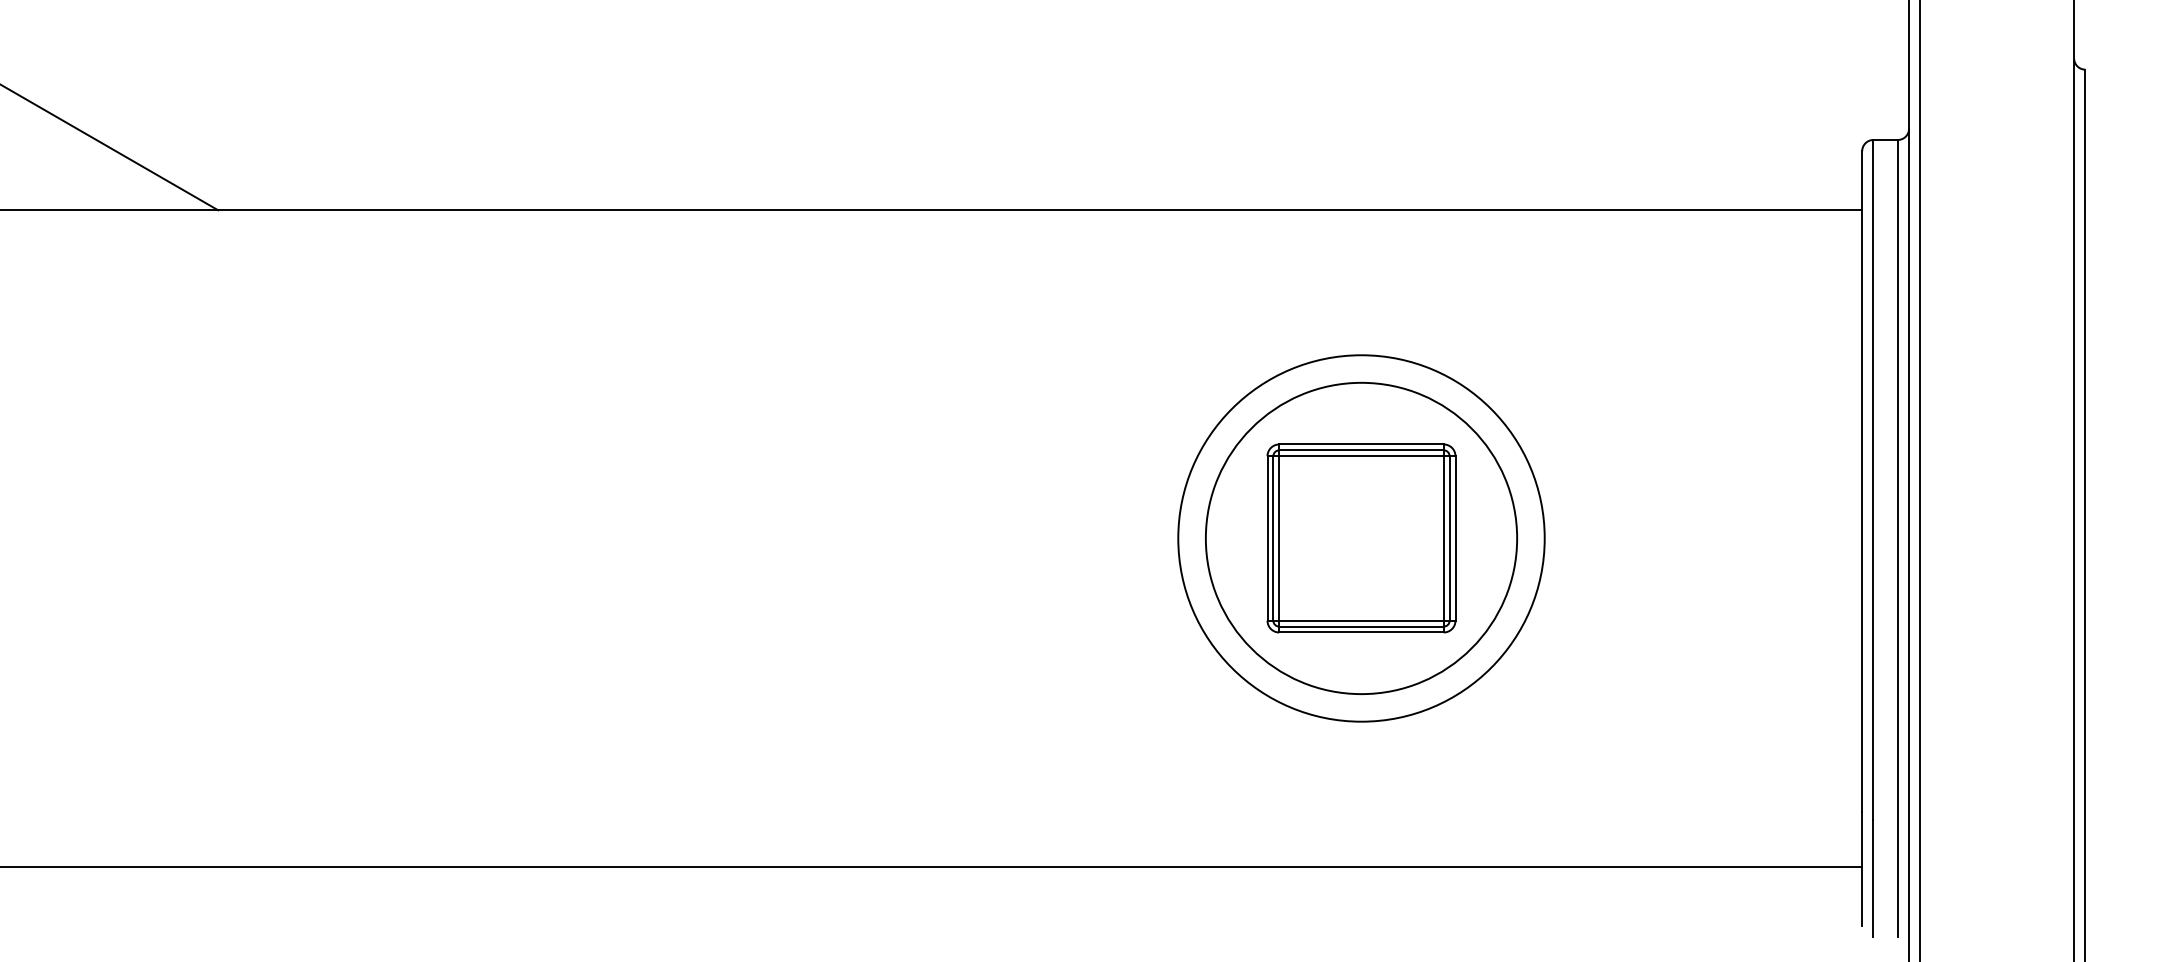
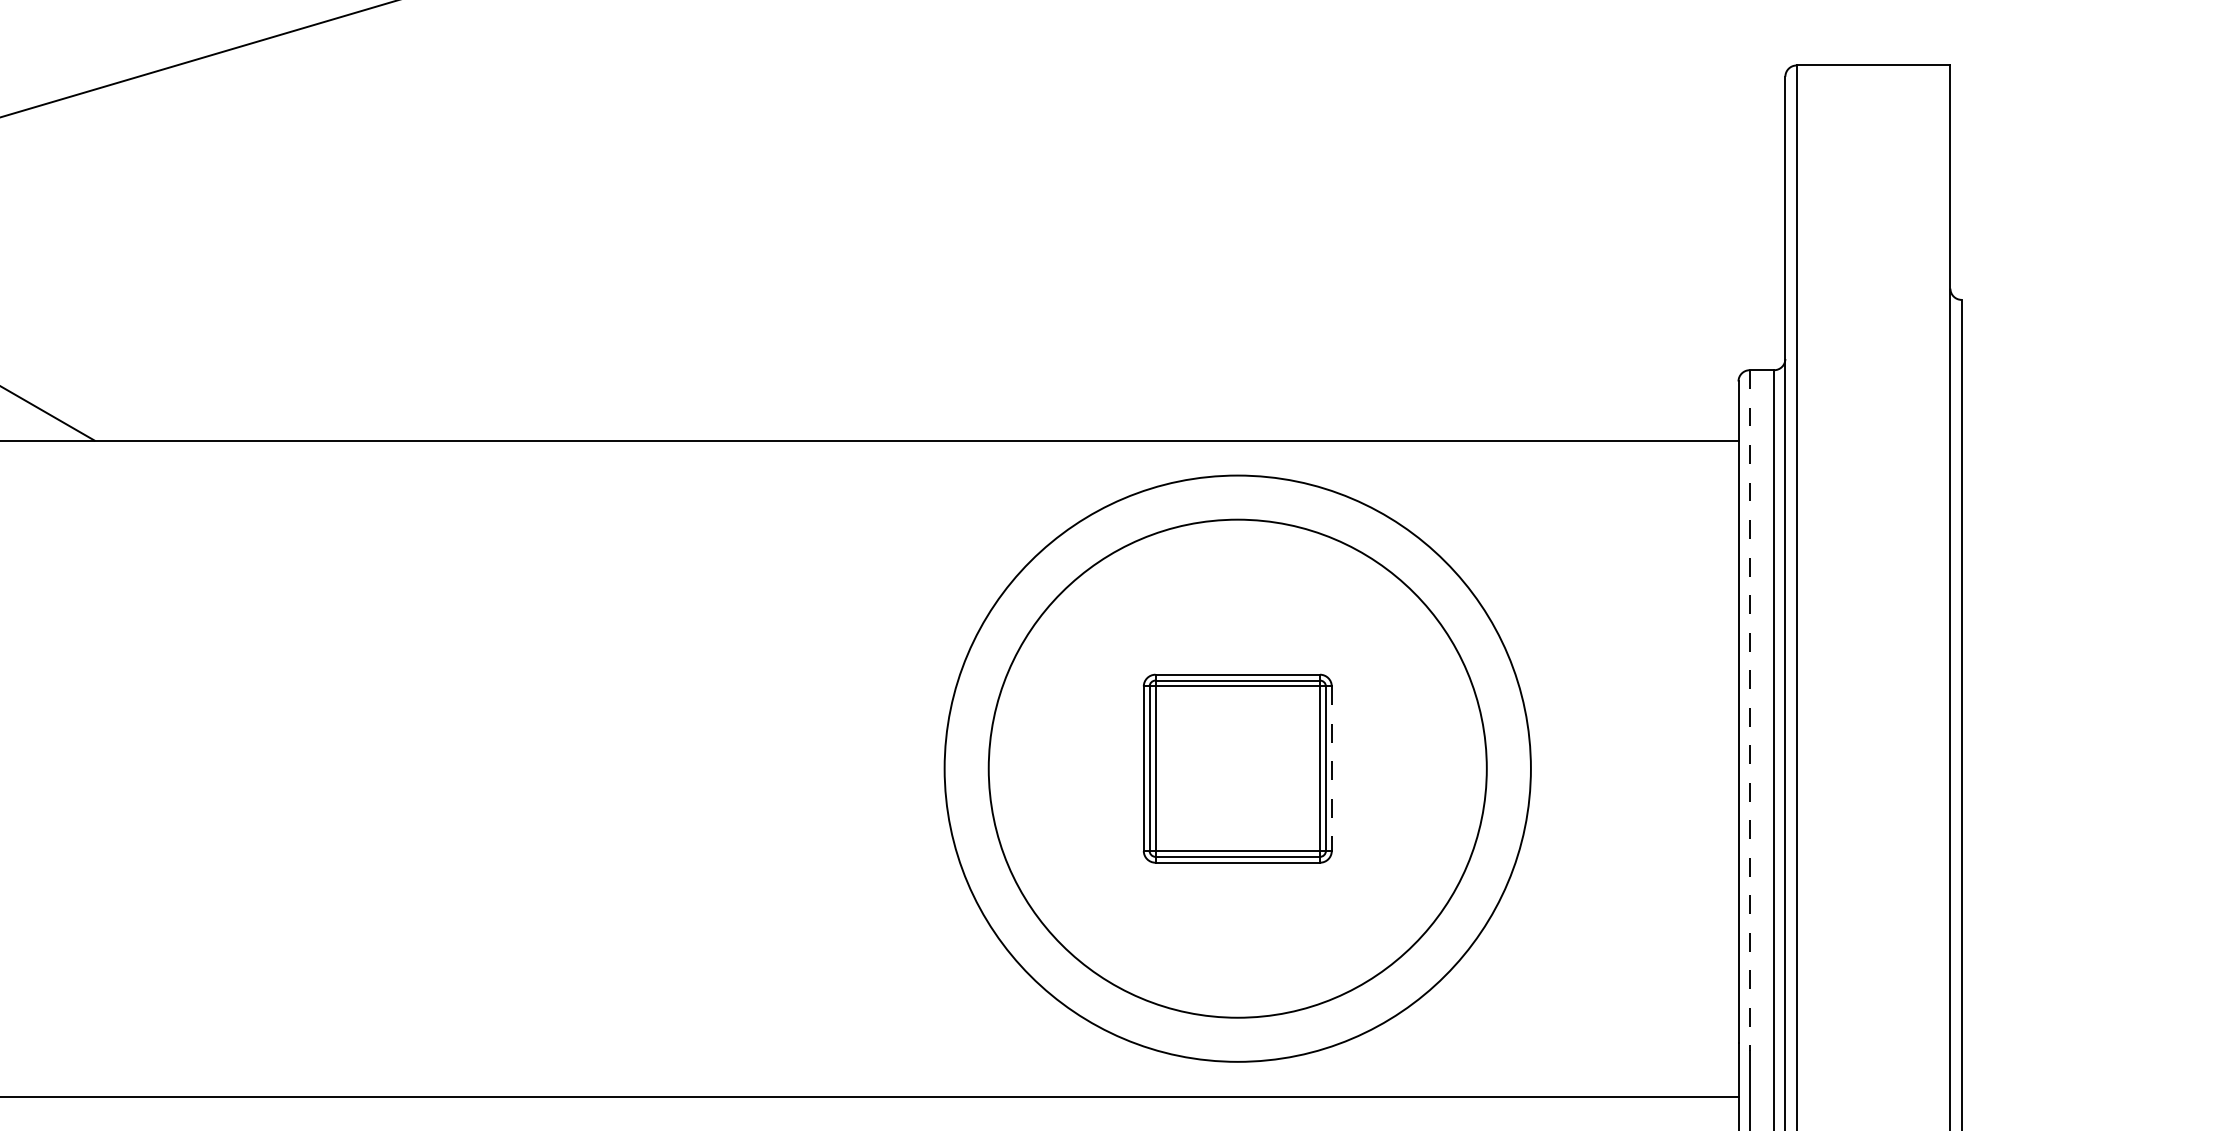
line: (1873, 480) -> (1749, 710), solid -> dashed
circle: (1361, 538) -> (1237, 768), size x1.6
circle: (1361, 538) -> (1237, 768), size x1.6
line: (1455, 539) -> (1331, 769), solid -> dashed

